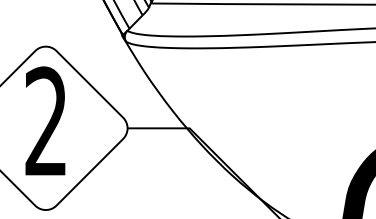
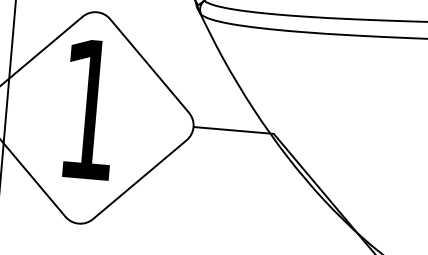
text: (45, 120) -> (88, 107), 2 -> 1

